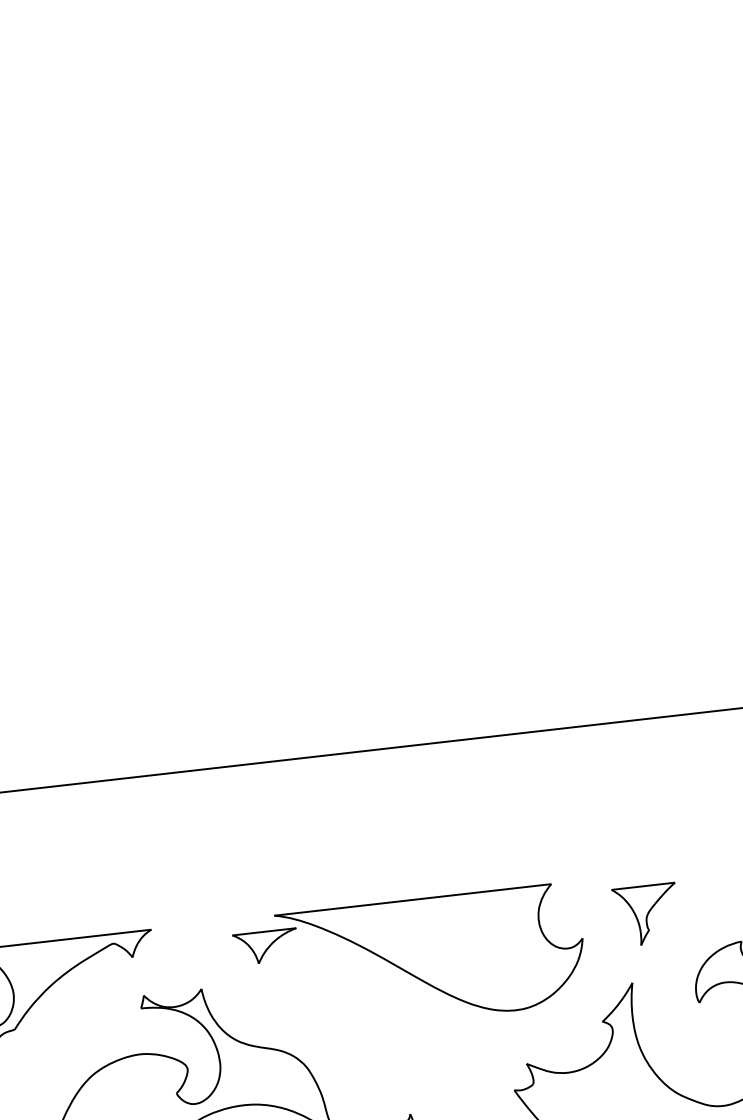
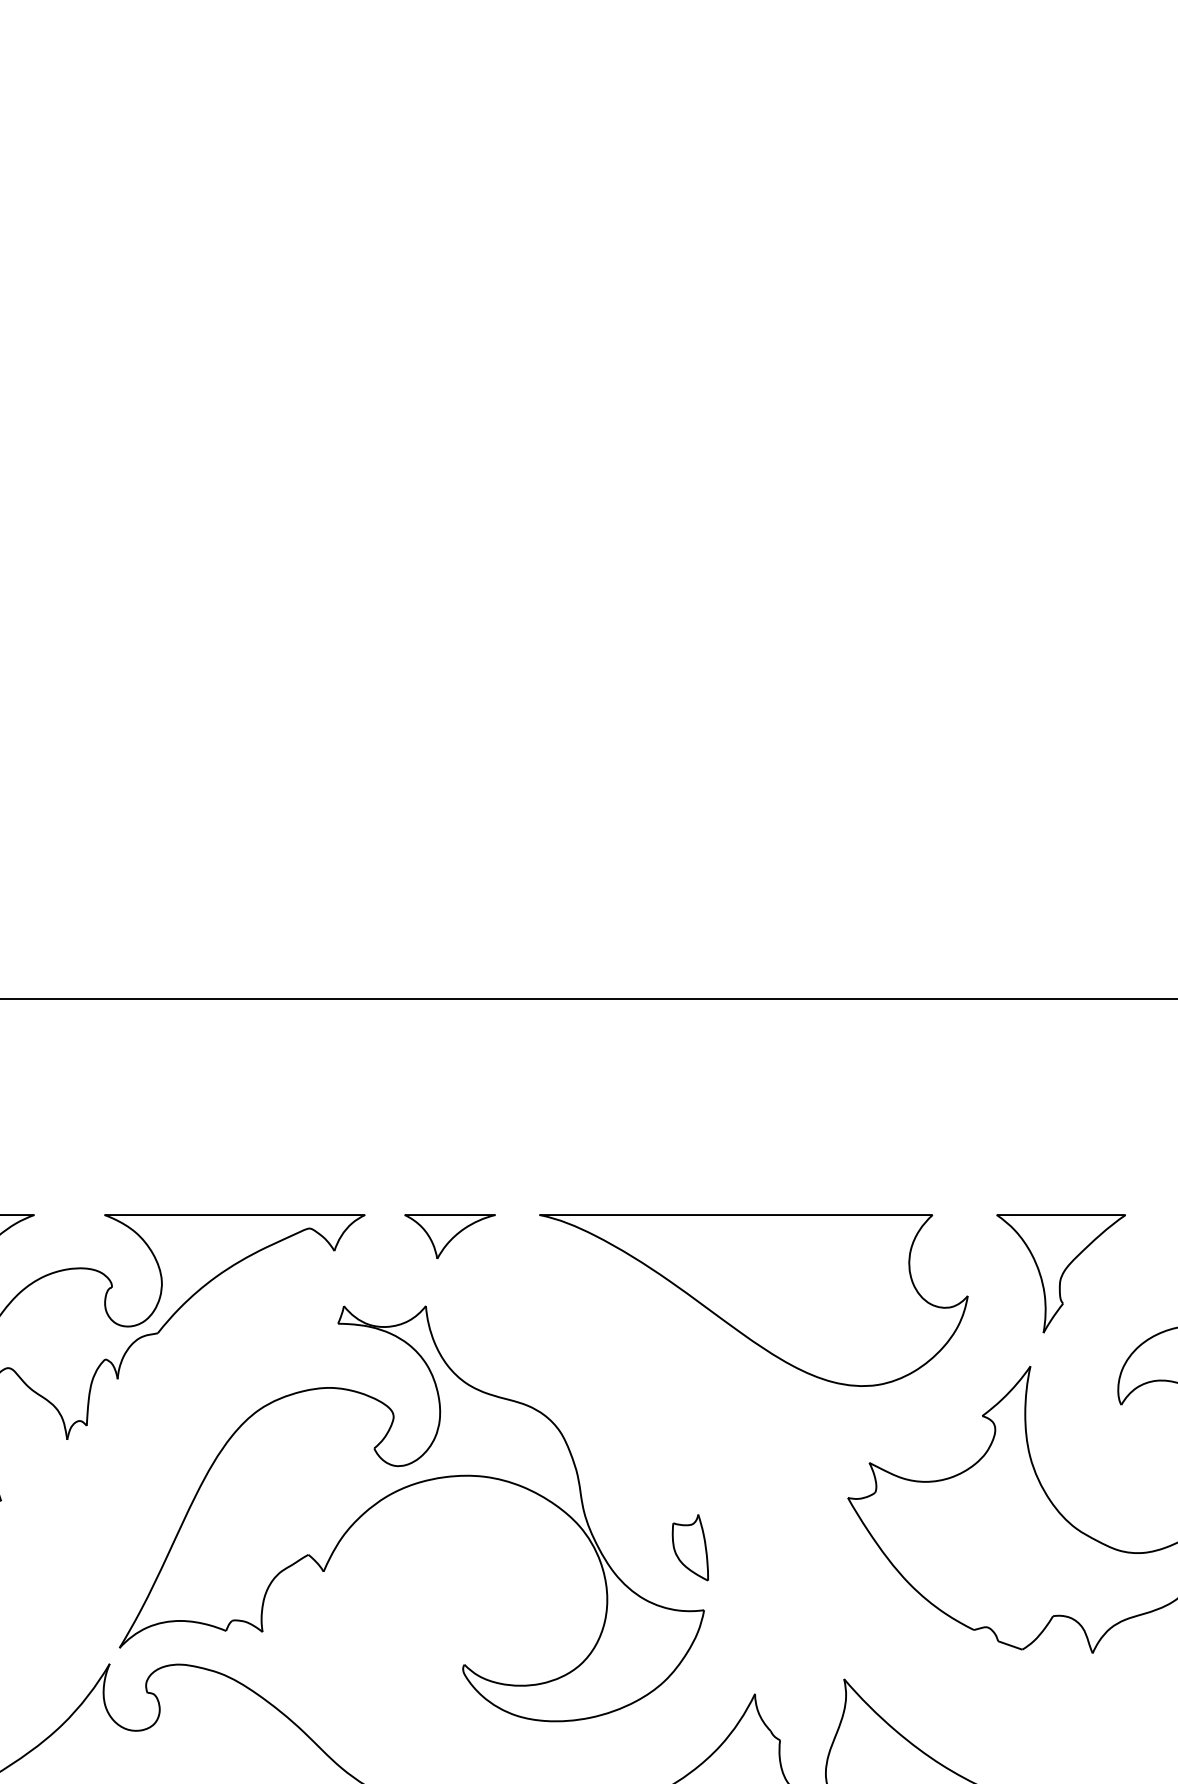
part: (646, 915) -> (1060, 1273), size x1.43
part: (265, 946) -> (449, 1236), moved

